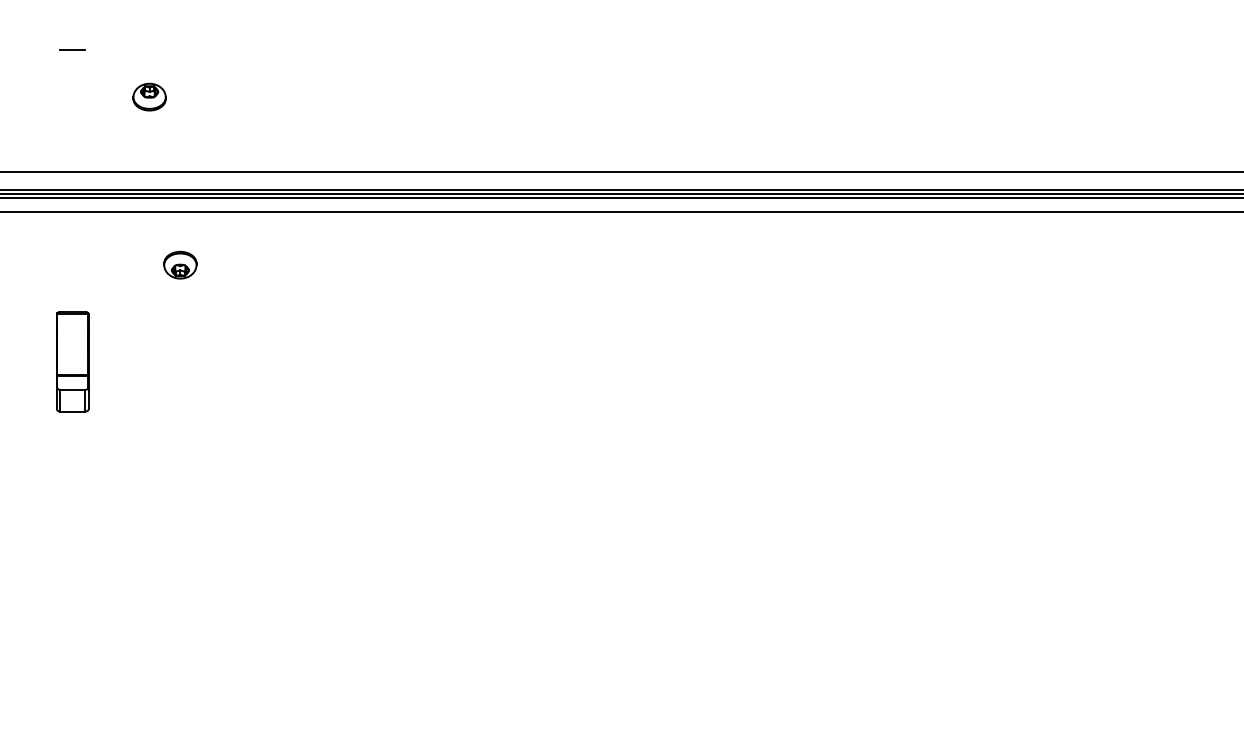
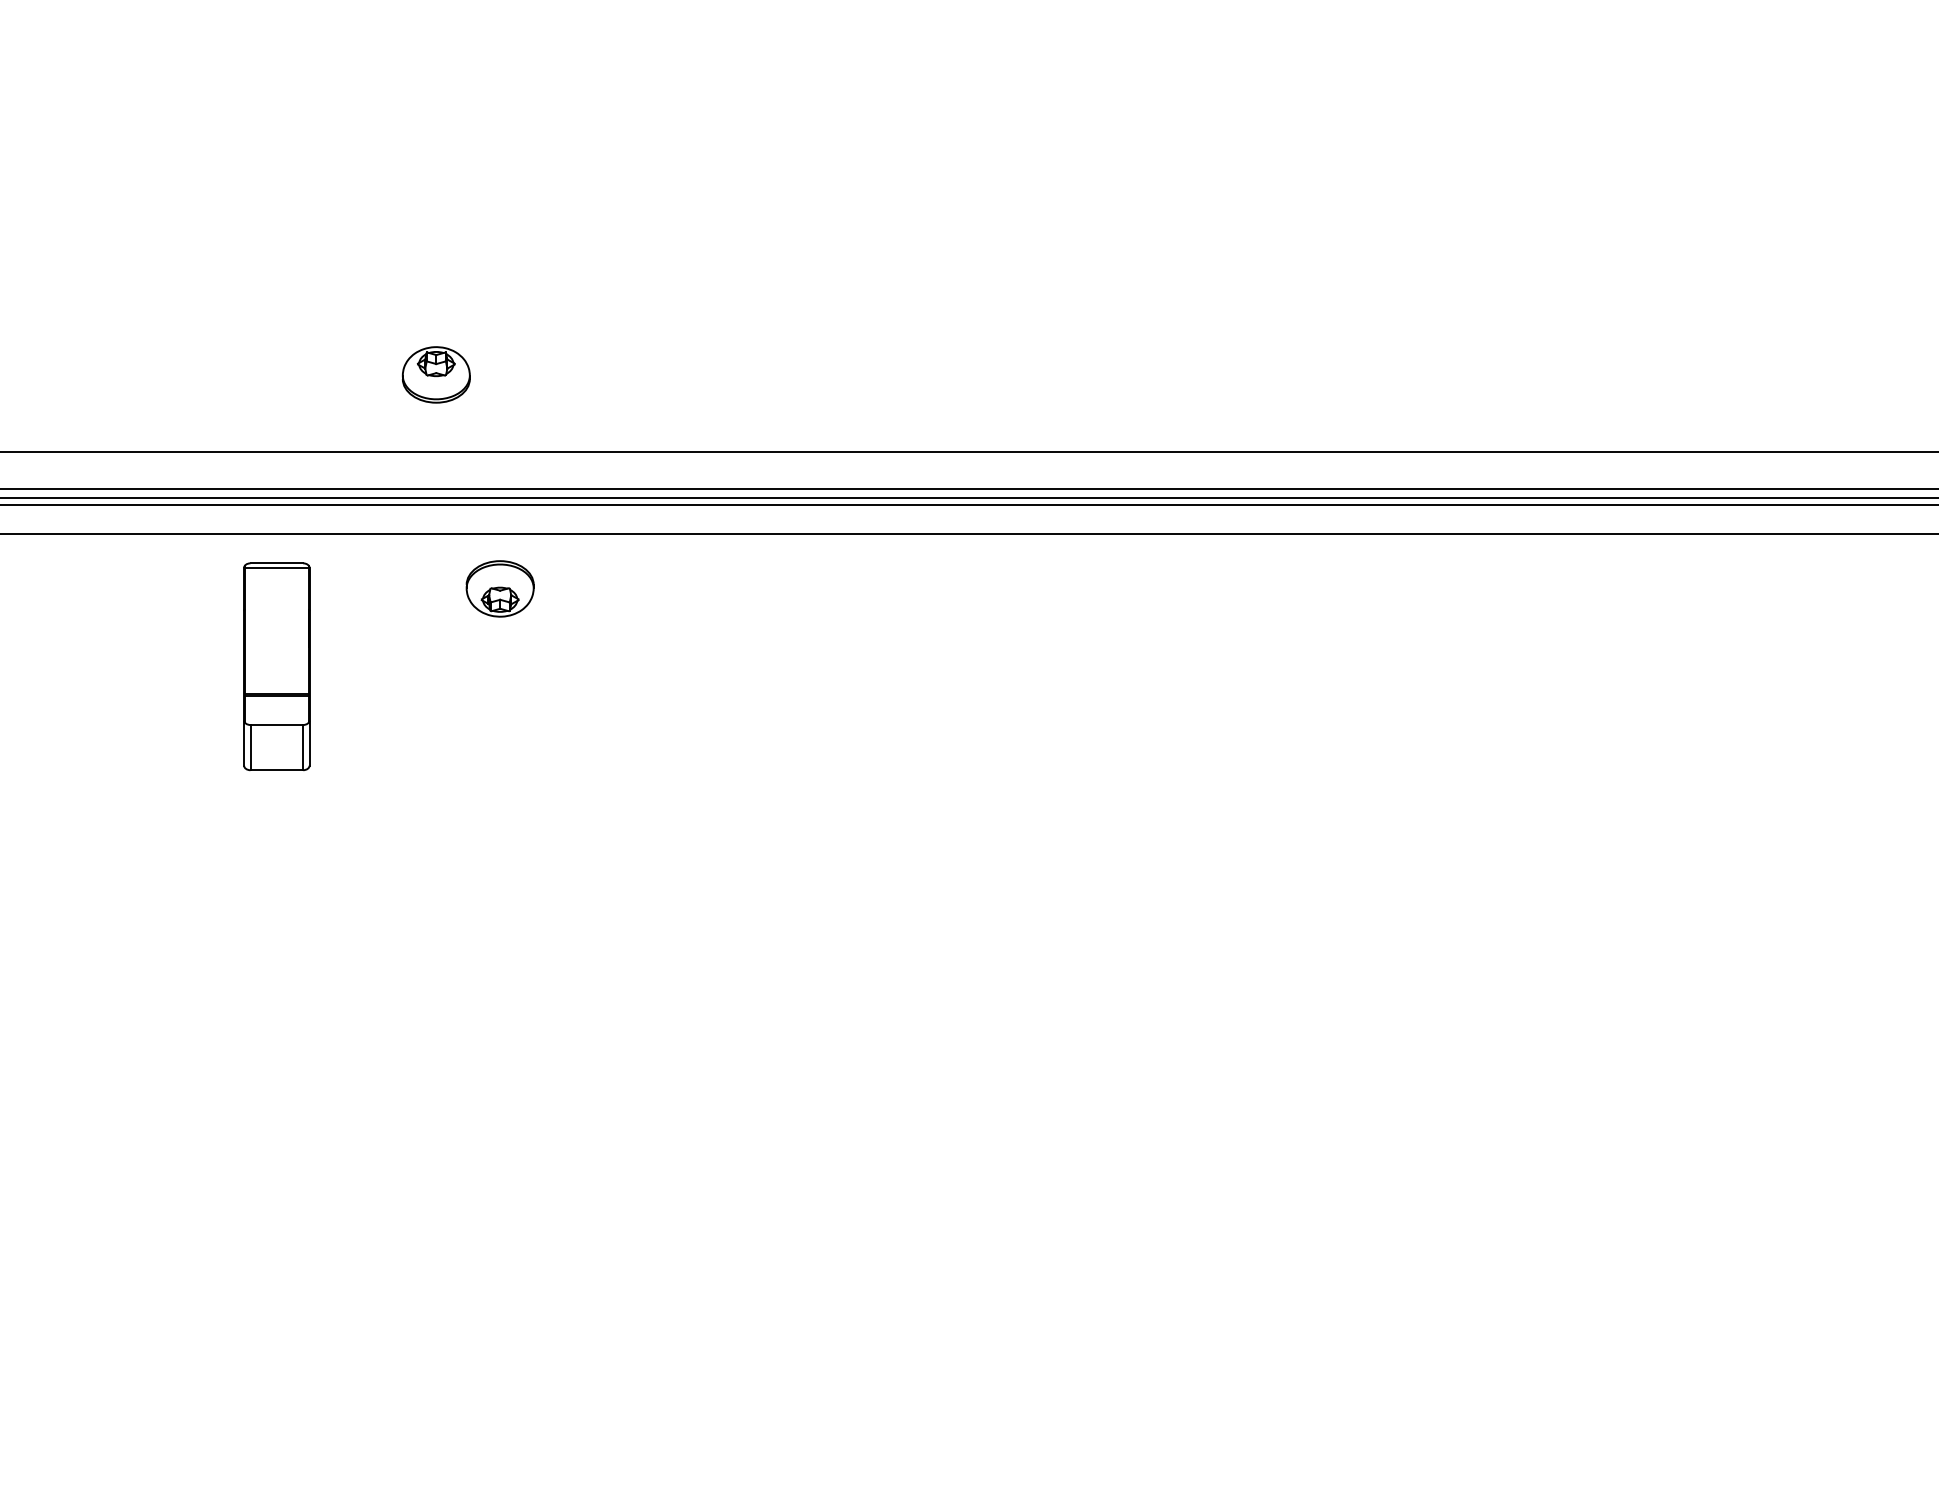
line: (72, 50) -> (276, 199), removed
part: (149, 96) -> (436, 373), moved
part: (180, 265) -> (500, 589), moved
part: (72, 361) -> (276, 666), moved

